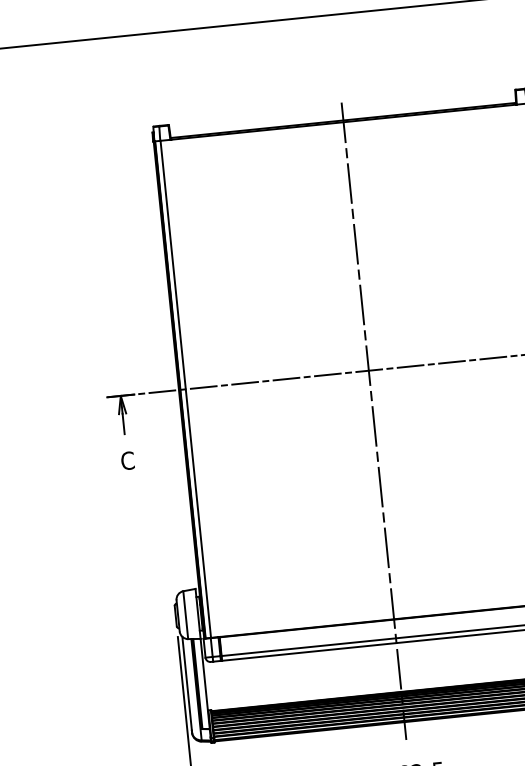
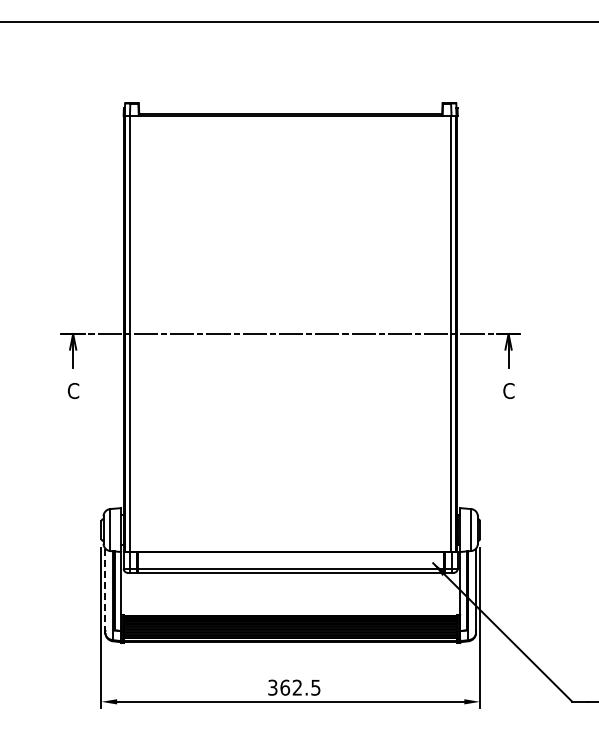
line: (373, 420) -> (290, 377), removed
line: (187, 683) -> (105, 589), solid -> dashed

